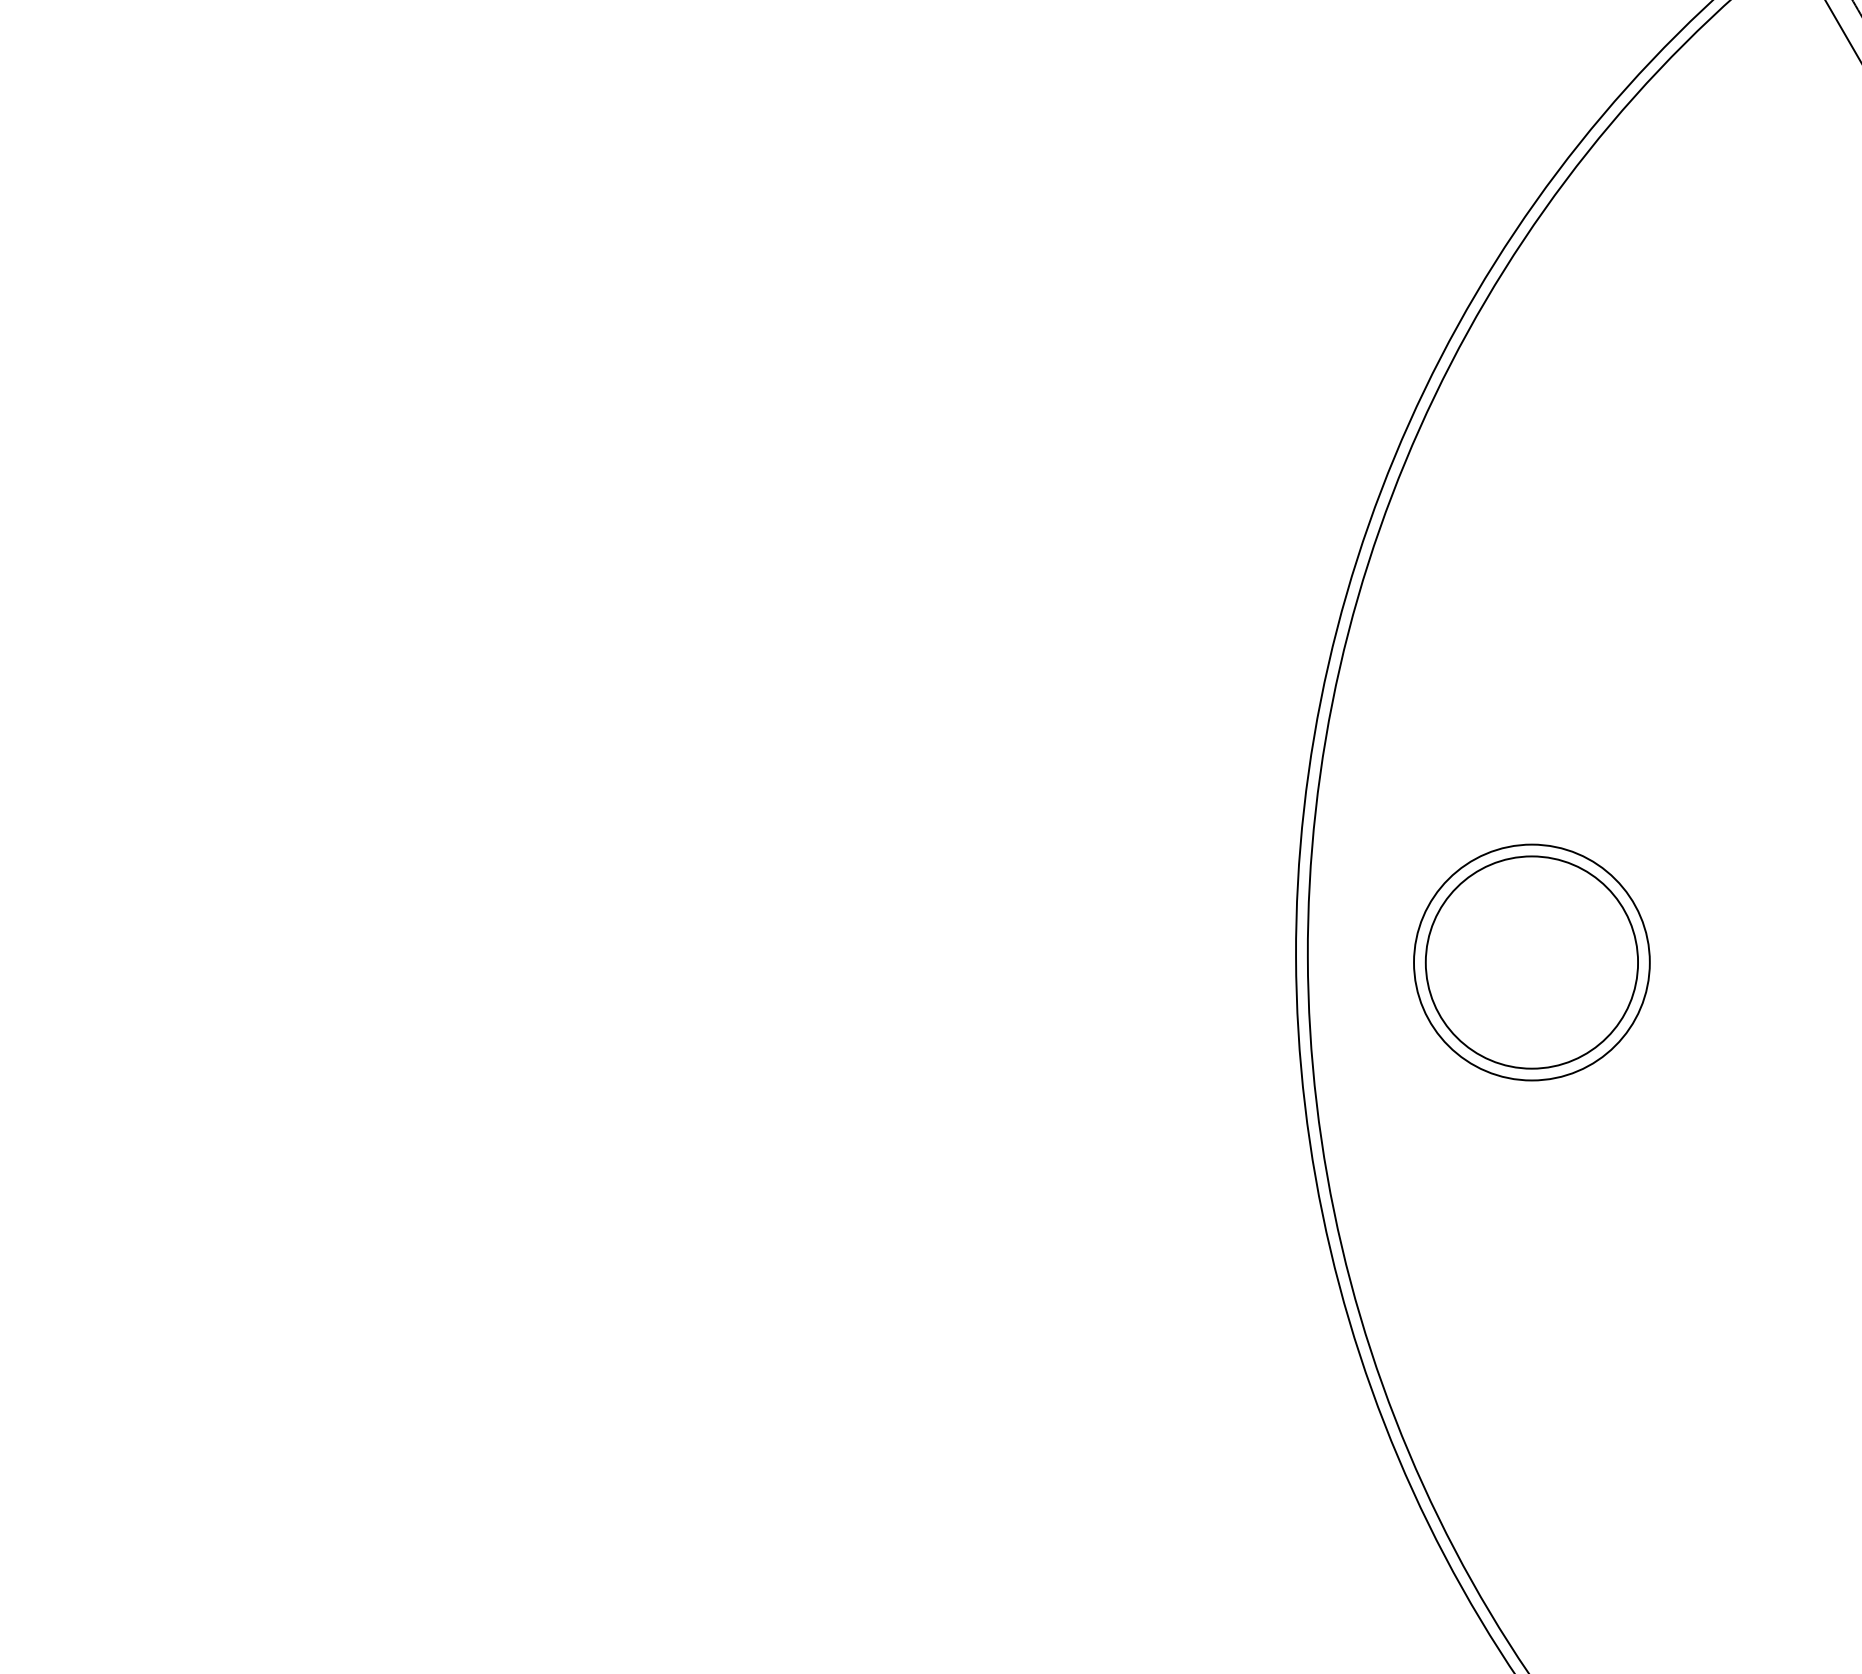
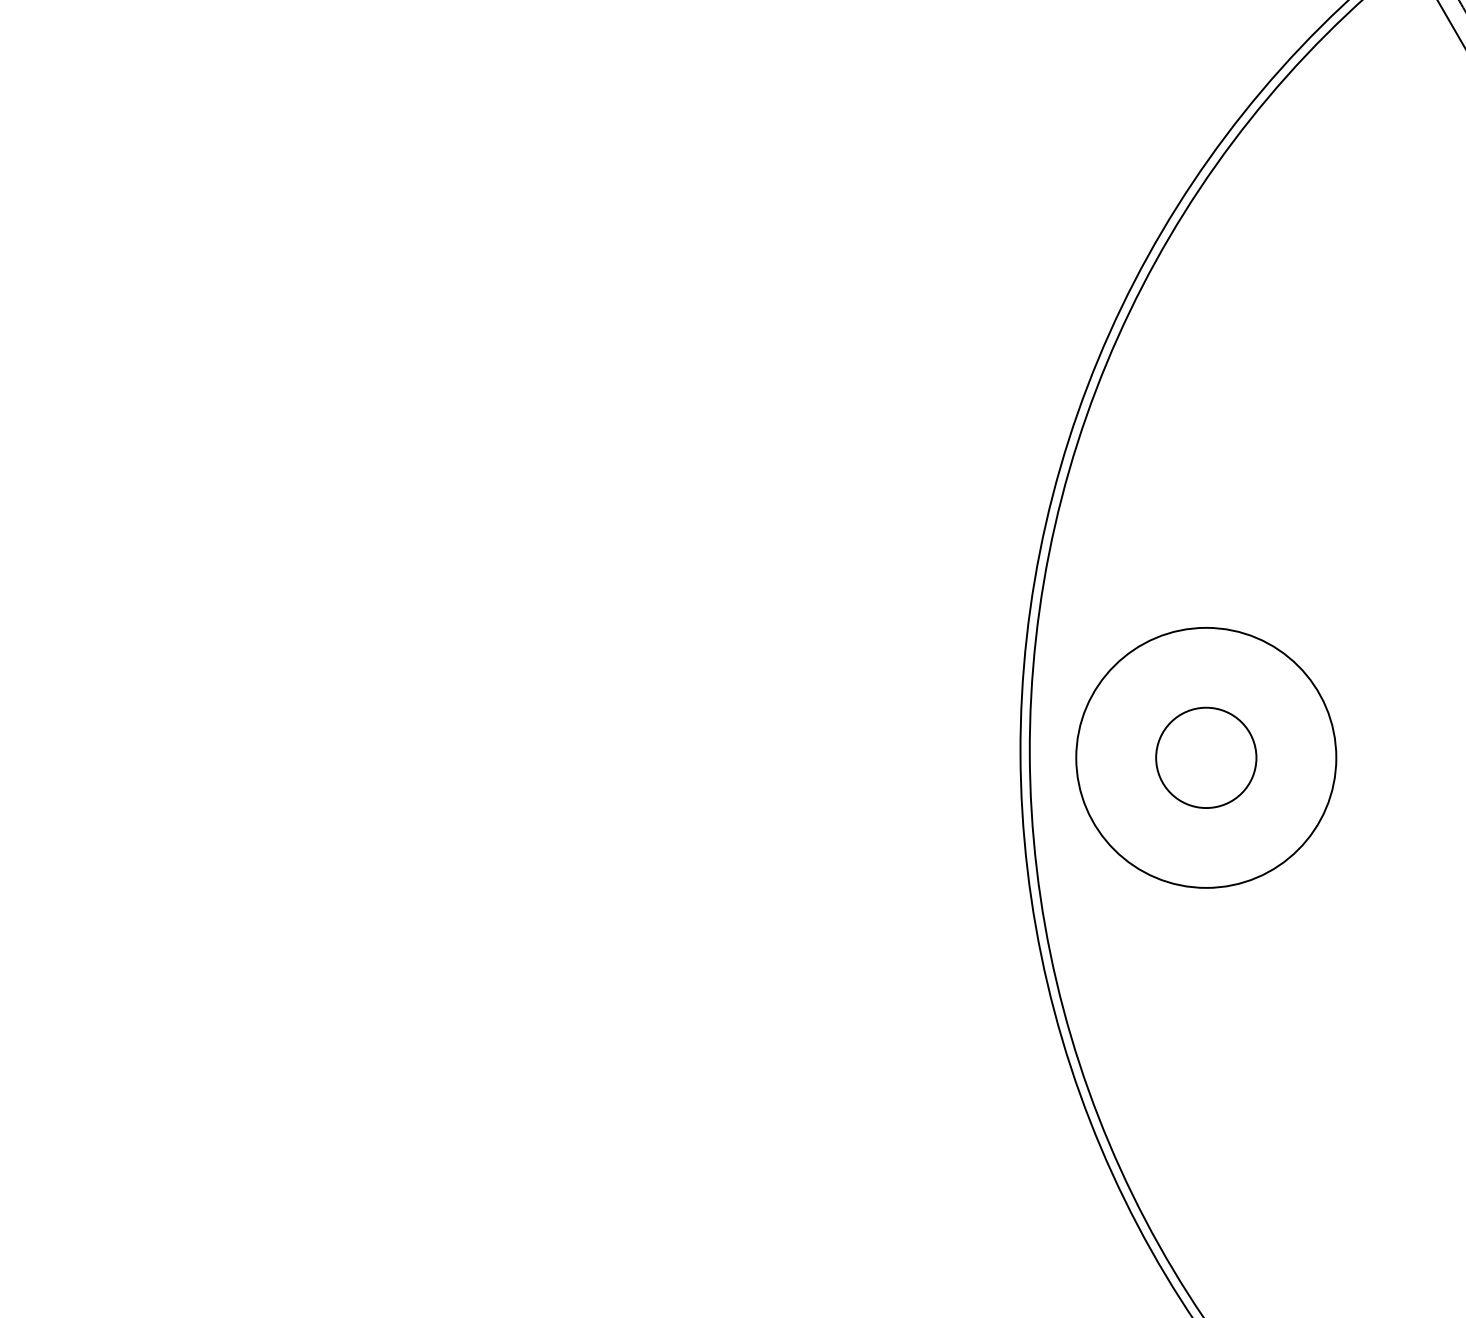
circle: (1531, 962) -> (1205, 757), size x0.6
circle: (1531, 962) -> (1205, 757), size x1.4

